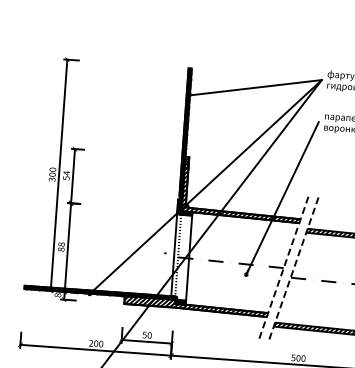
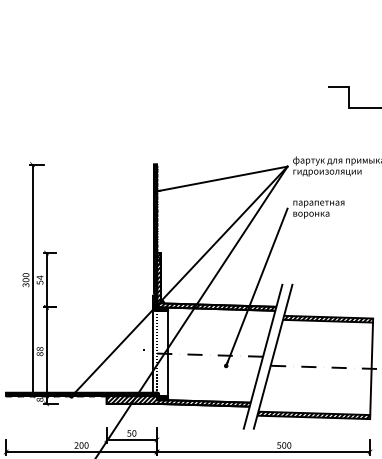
line: (283, 268) -> (262, 357), dashed -> solid
line: (294, 269) -> (273, 357), dashed -> solid

